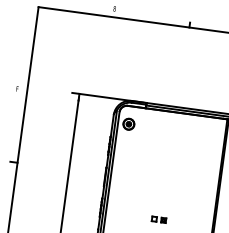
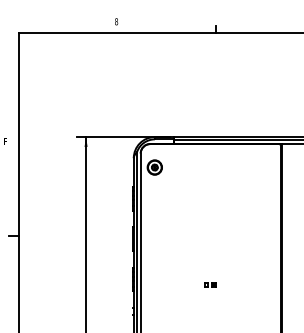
part: (158, 219) -> (209, 284), size x0.6

